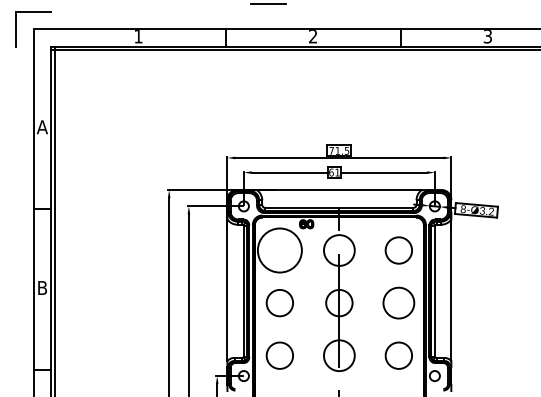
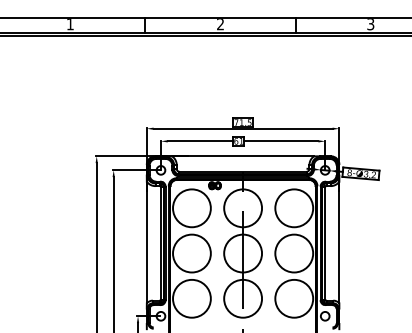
circle: (339, 250) -> (243, 208), size x1.43
circle: (398, 250) -> (293, 208), size x1.67
circle: (279, 303) -> (191, 253), size x1.67
circle: (339, 303) -> (243, 253), size x1.67
circle: (398, 303) -> (293, 253), size x1.43
circle: (279, 355) -> (191, 298), size x1.67
circle: (339, 355) -> (243, 298), size x1.43
circle: (398, 355) -> (293, 298), size x1.67

